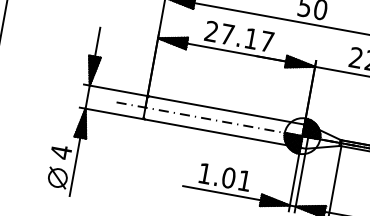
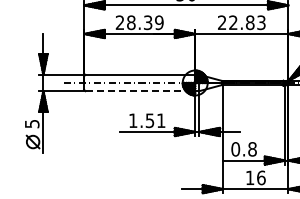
text: (247, 37) -> (145, 22), 27.17 -> 28.39
line: (222, 134) -> (140, 91), solid -> dashed
text: (61, 151) -> (32, 123), 4 -> 5
text: (228, 177) -> (149, 120), 1.01 -> 1.51

